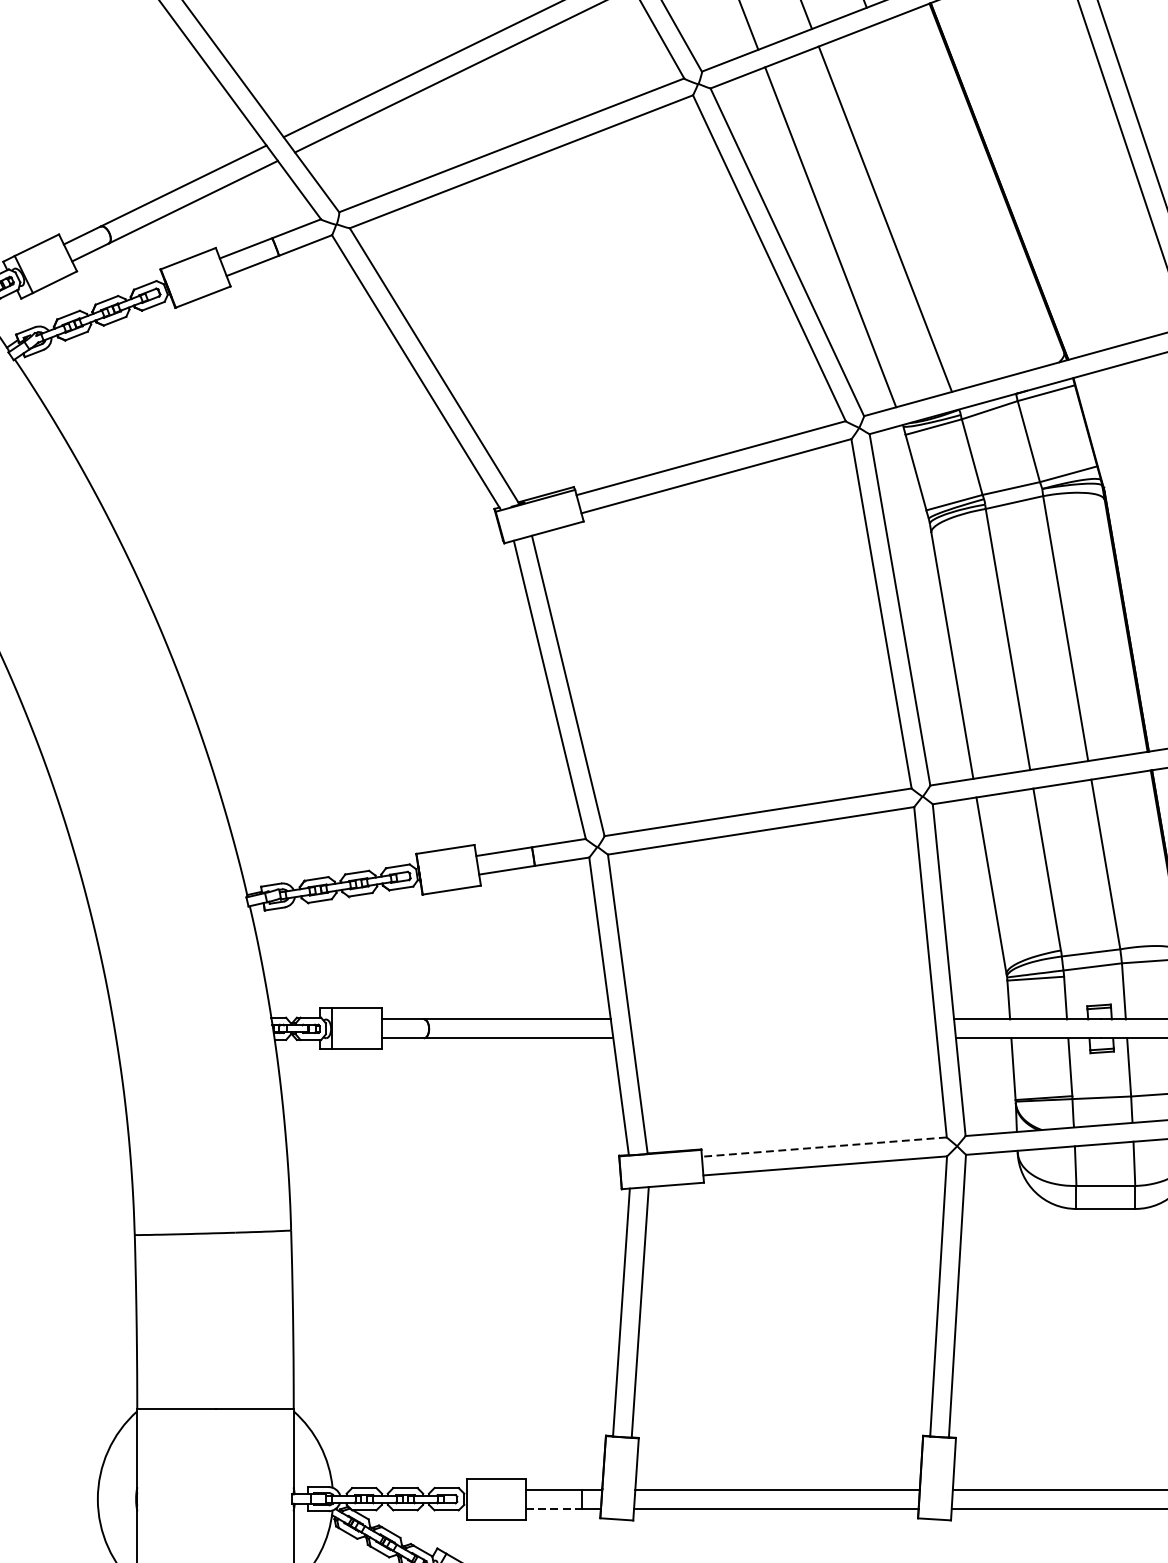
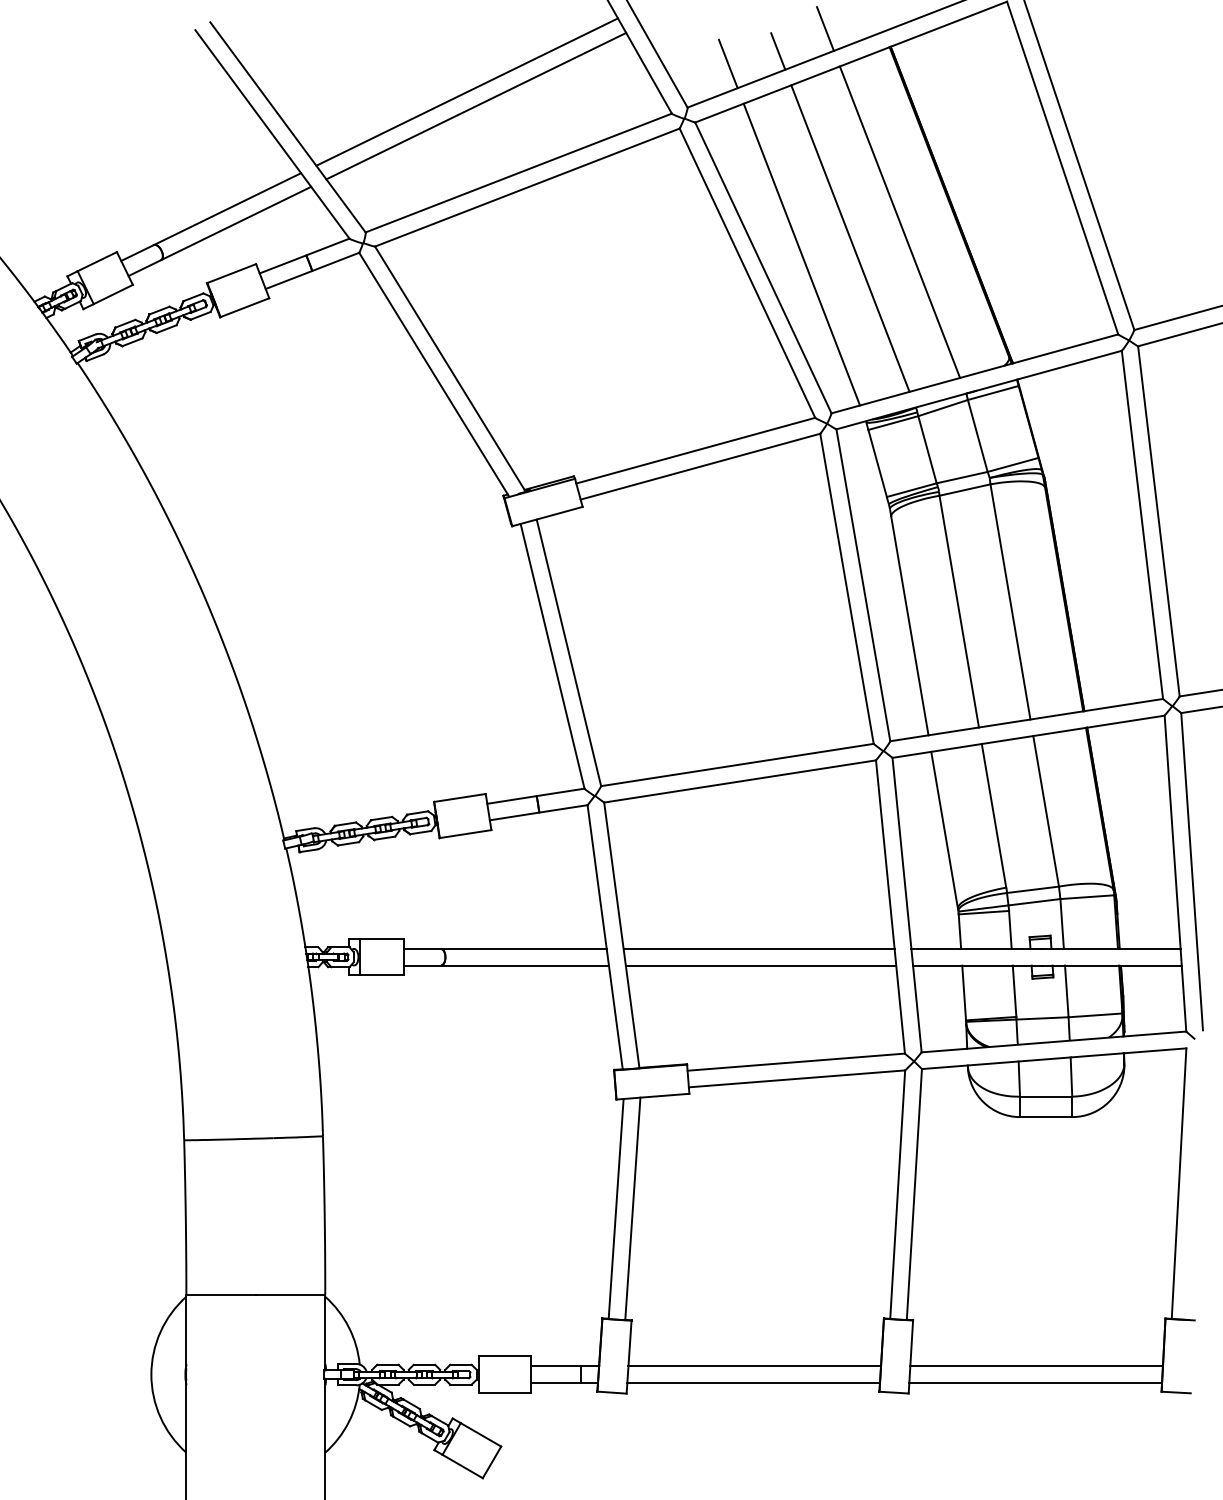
line: (940, 199) -> (899, 221), added
line: (781, 1019) -> (758, 948), added
line: (784, 1038) -> (760, 965), added
line: (824, 1147) -> (796, 1062), dashed -> solid
line: (554, 1509) -> (556, 1383), dashed -> solid

